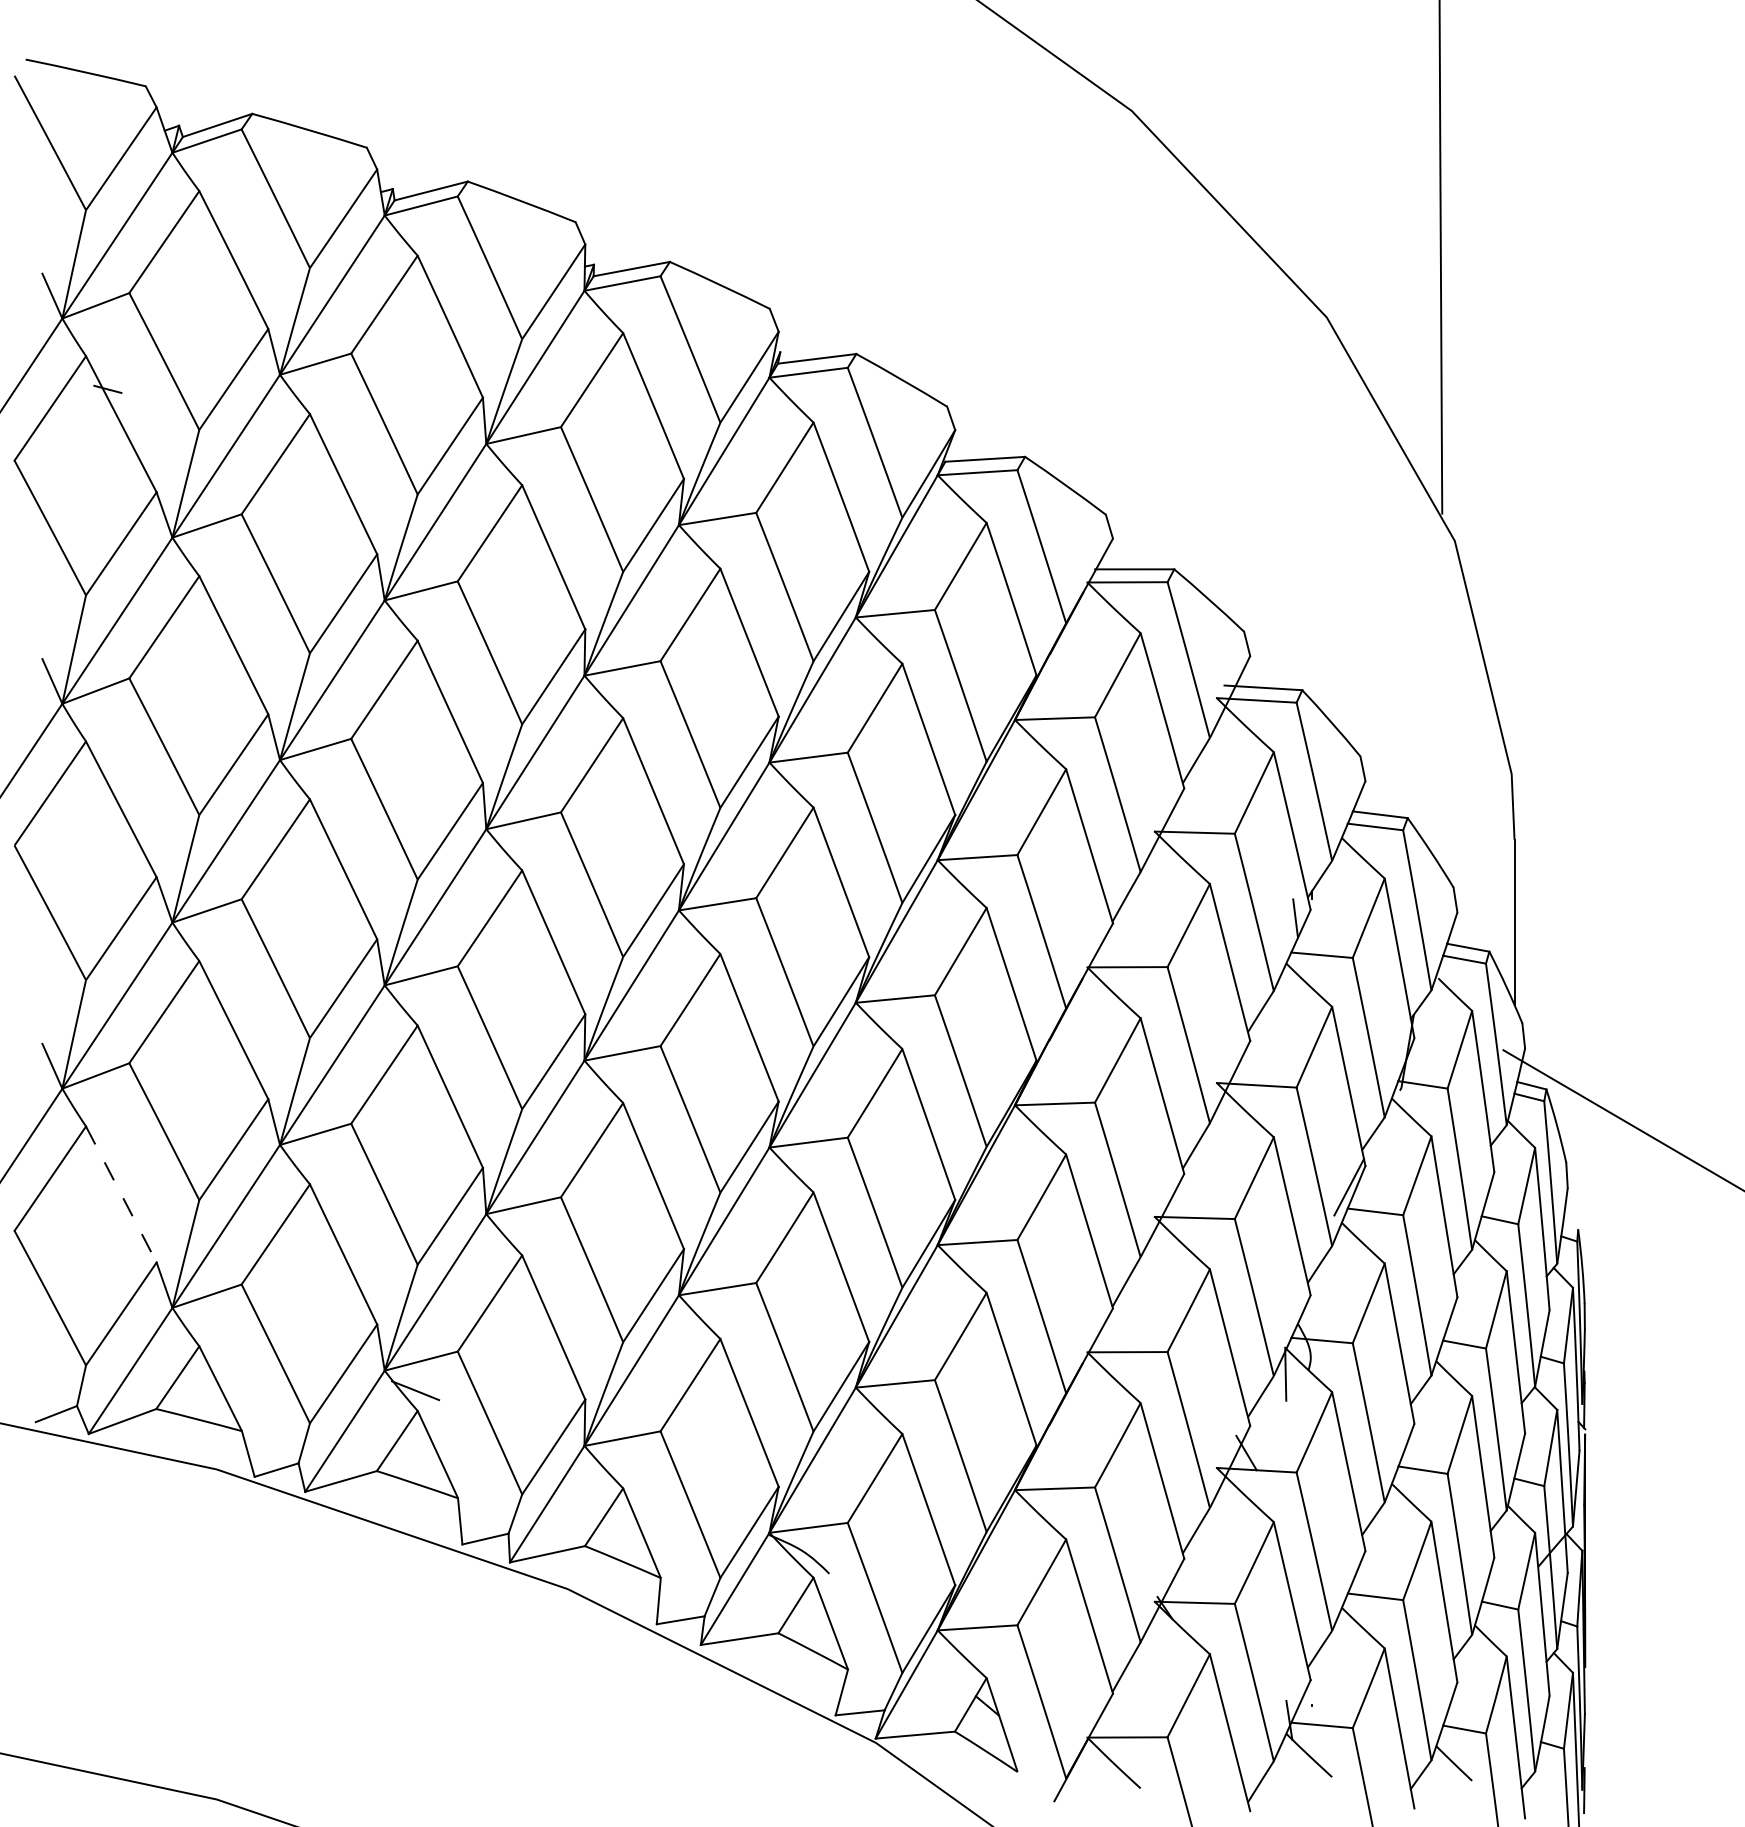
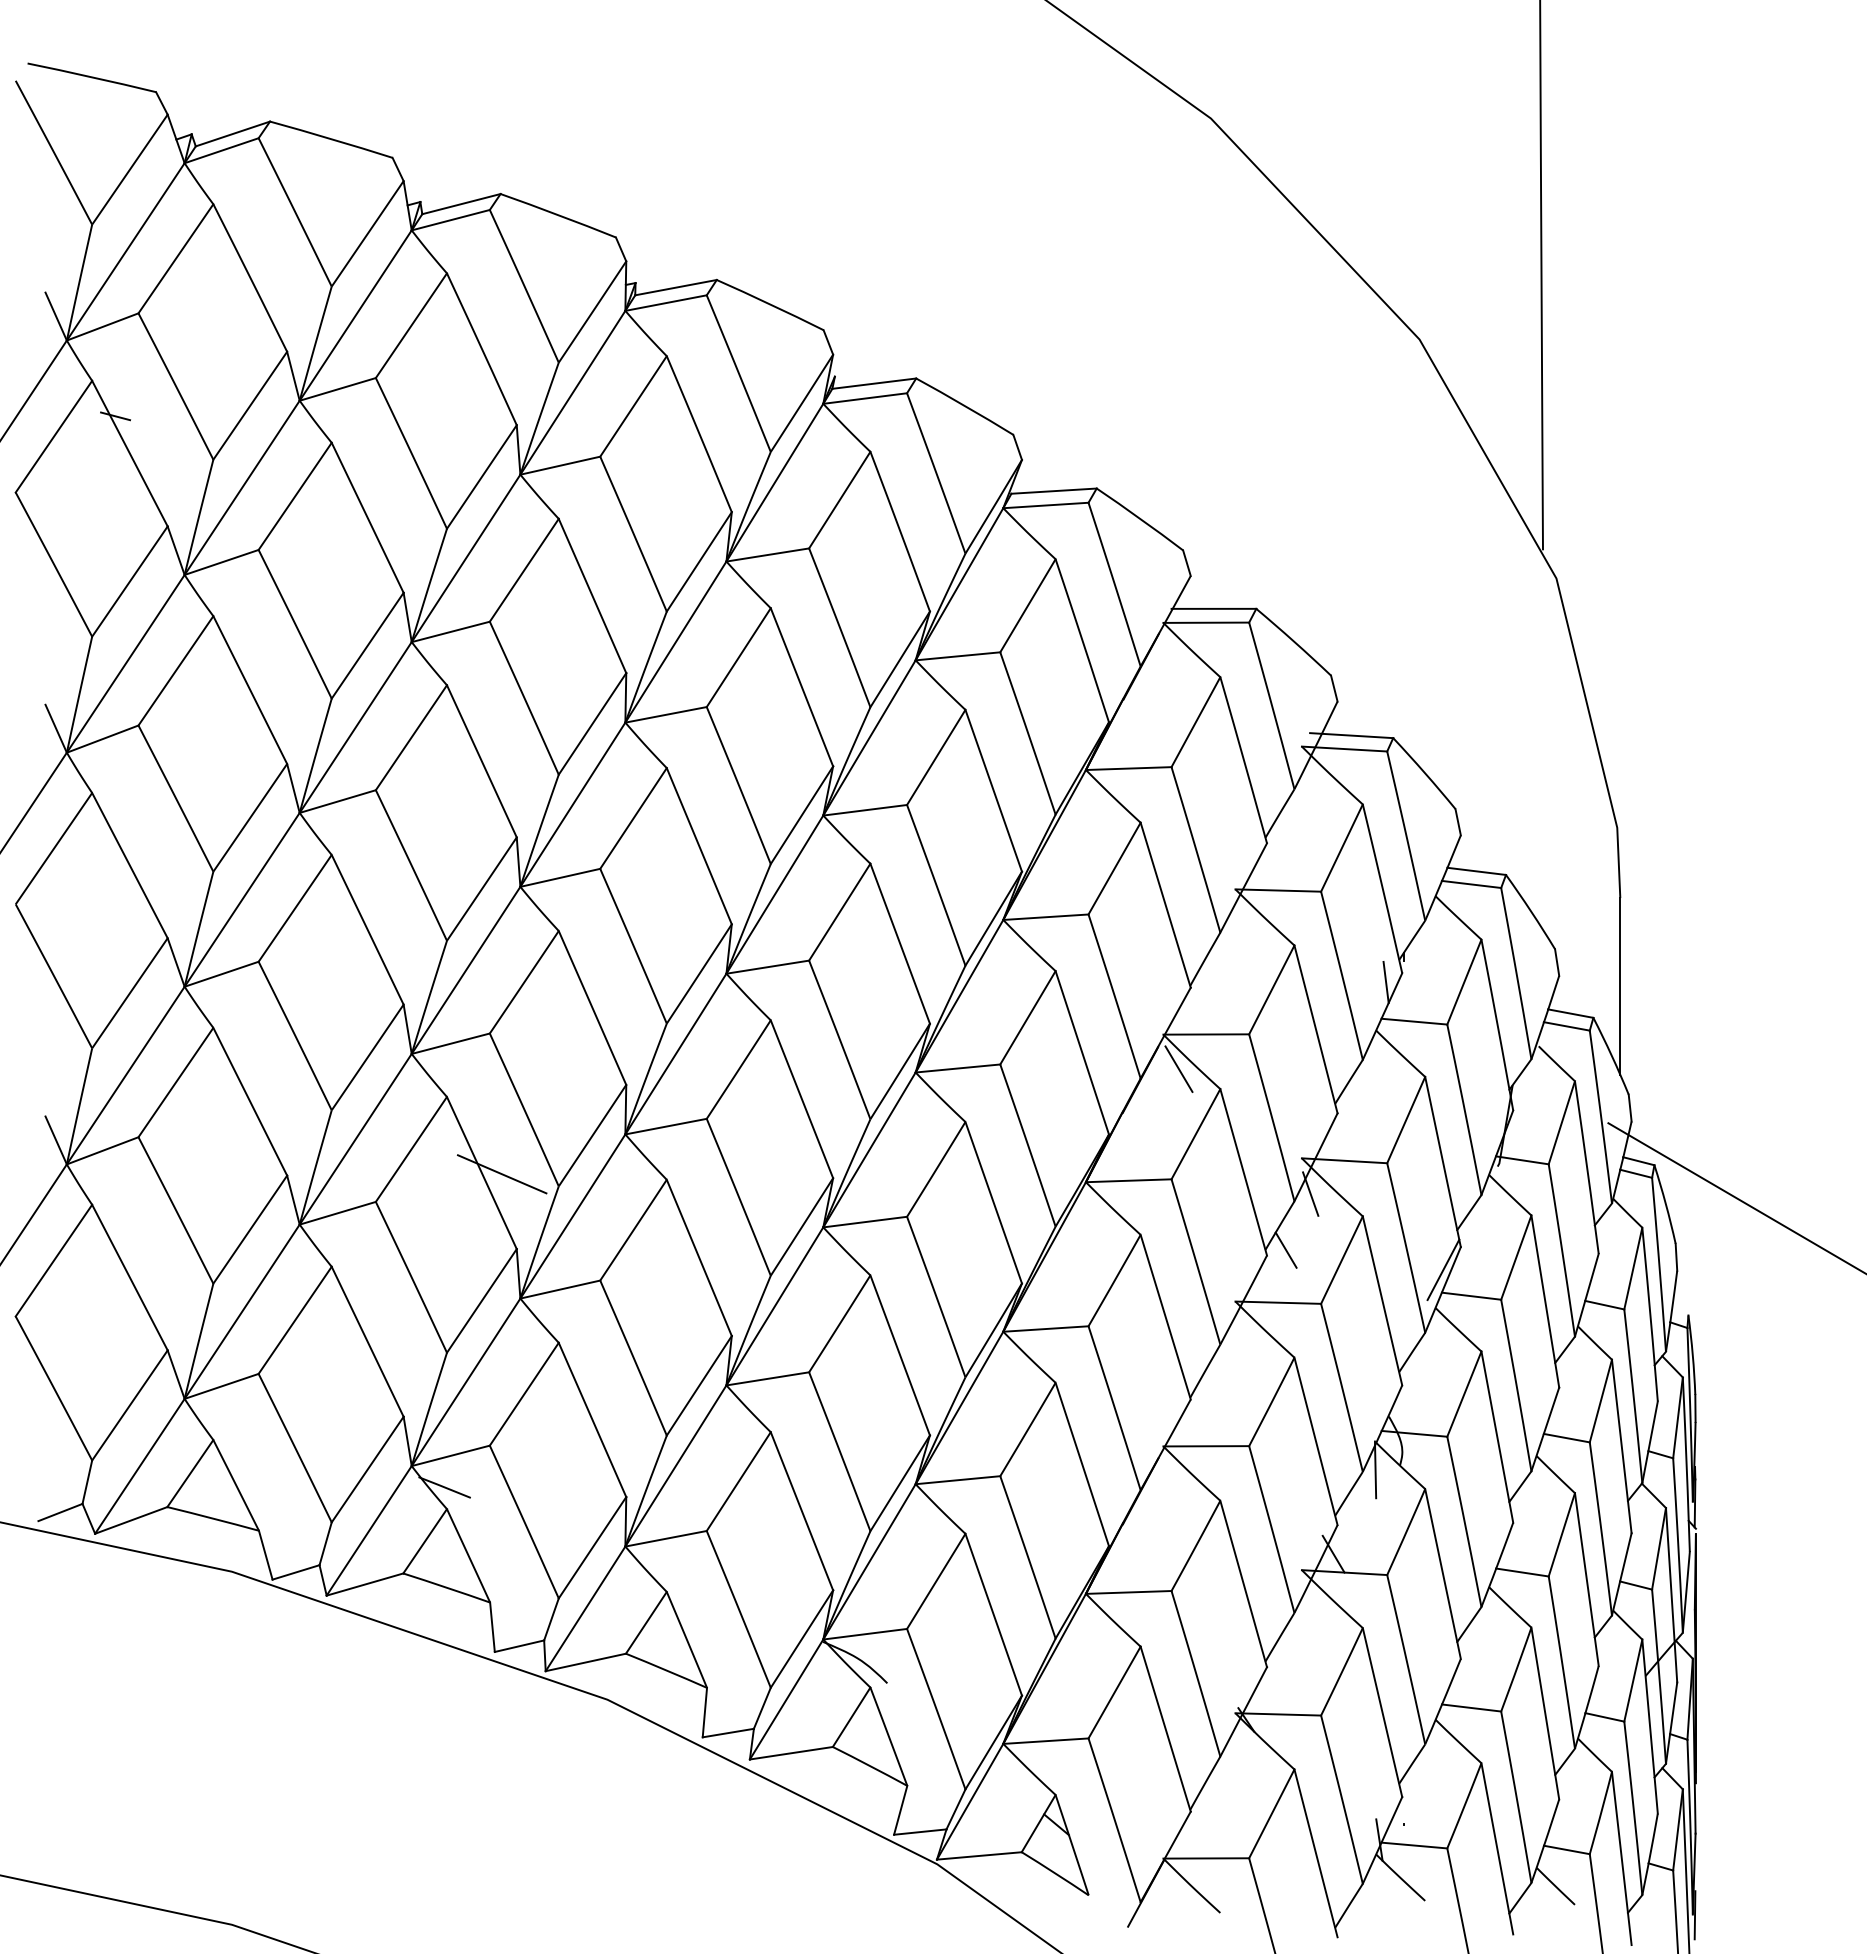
line: (1101, 999) -> (1178, 1068), added
line: (468, 1098) -> (501, 1174), added
line: (1224, 1115) -> (1310, 1193), added
line: (1201, 1168) -> (1285, 1249), added
line: (120, 1194) -> (129, 1277), dashed -> solid

